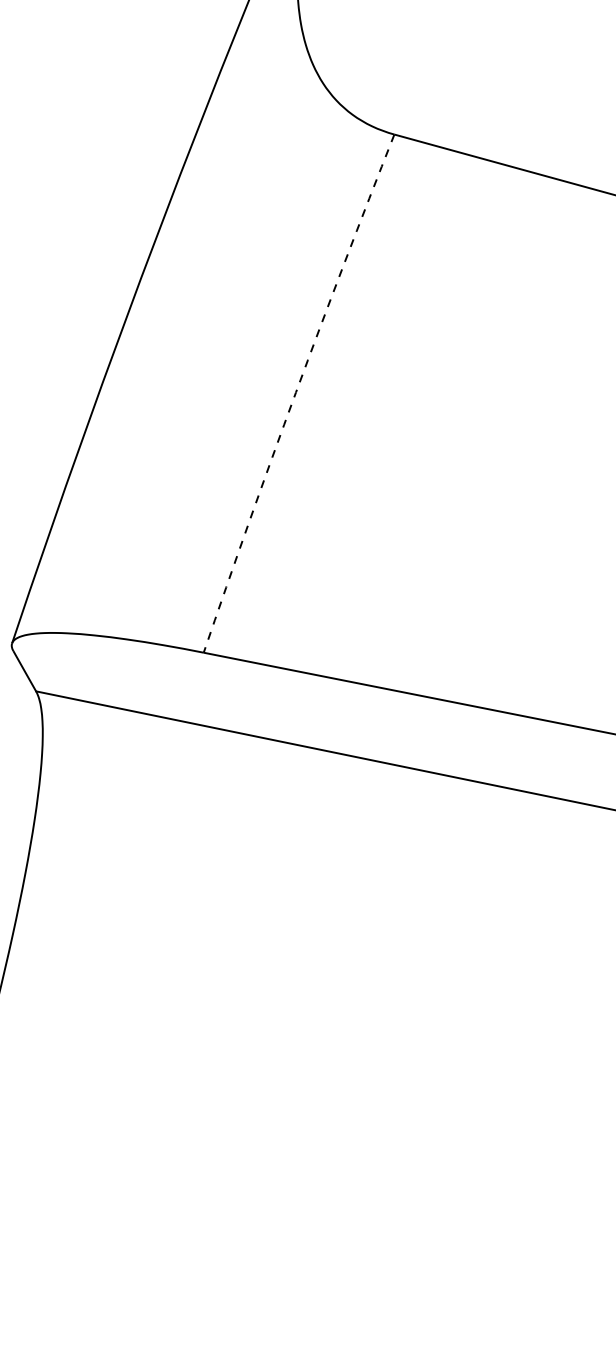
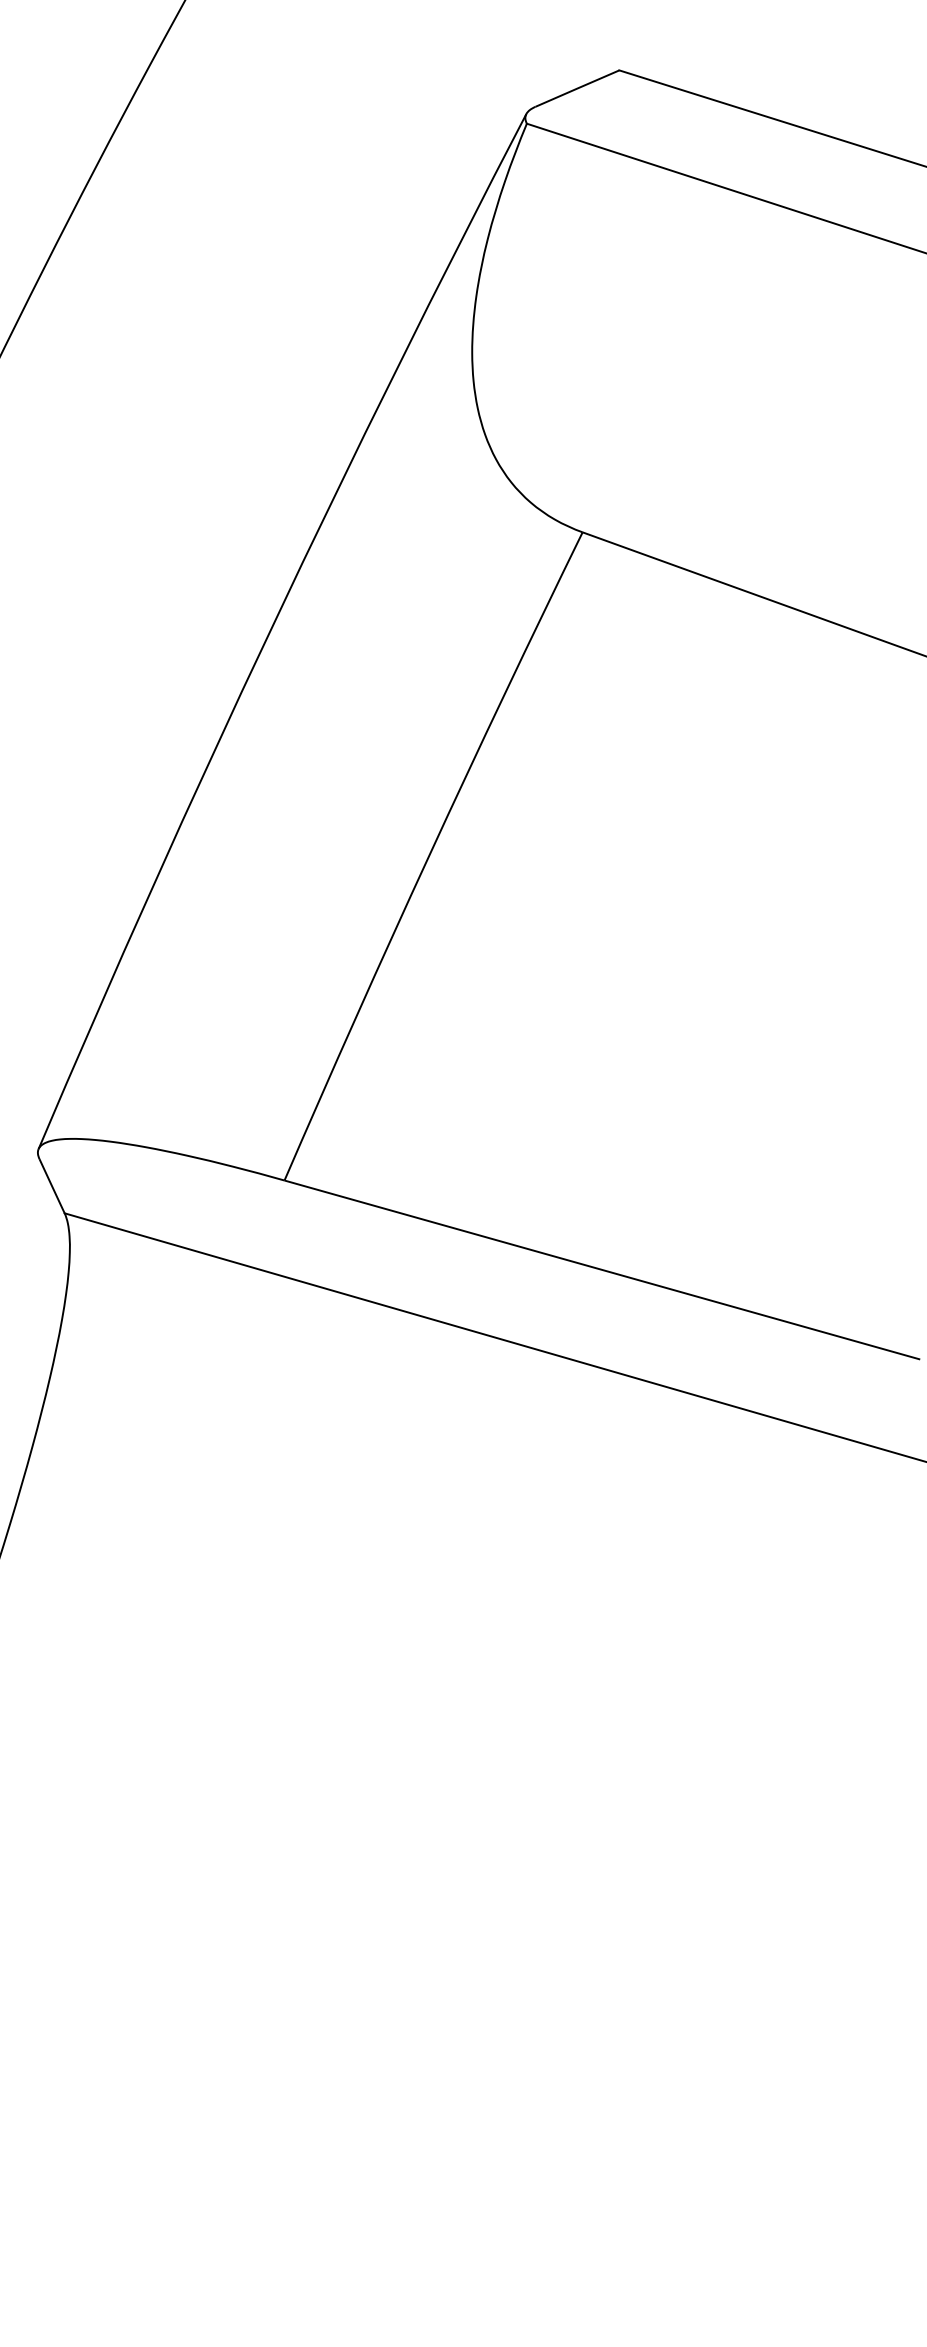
arc: (295, 392) -> (429, 854), dashed -> solid

